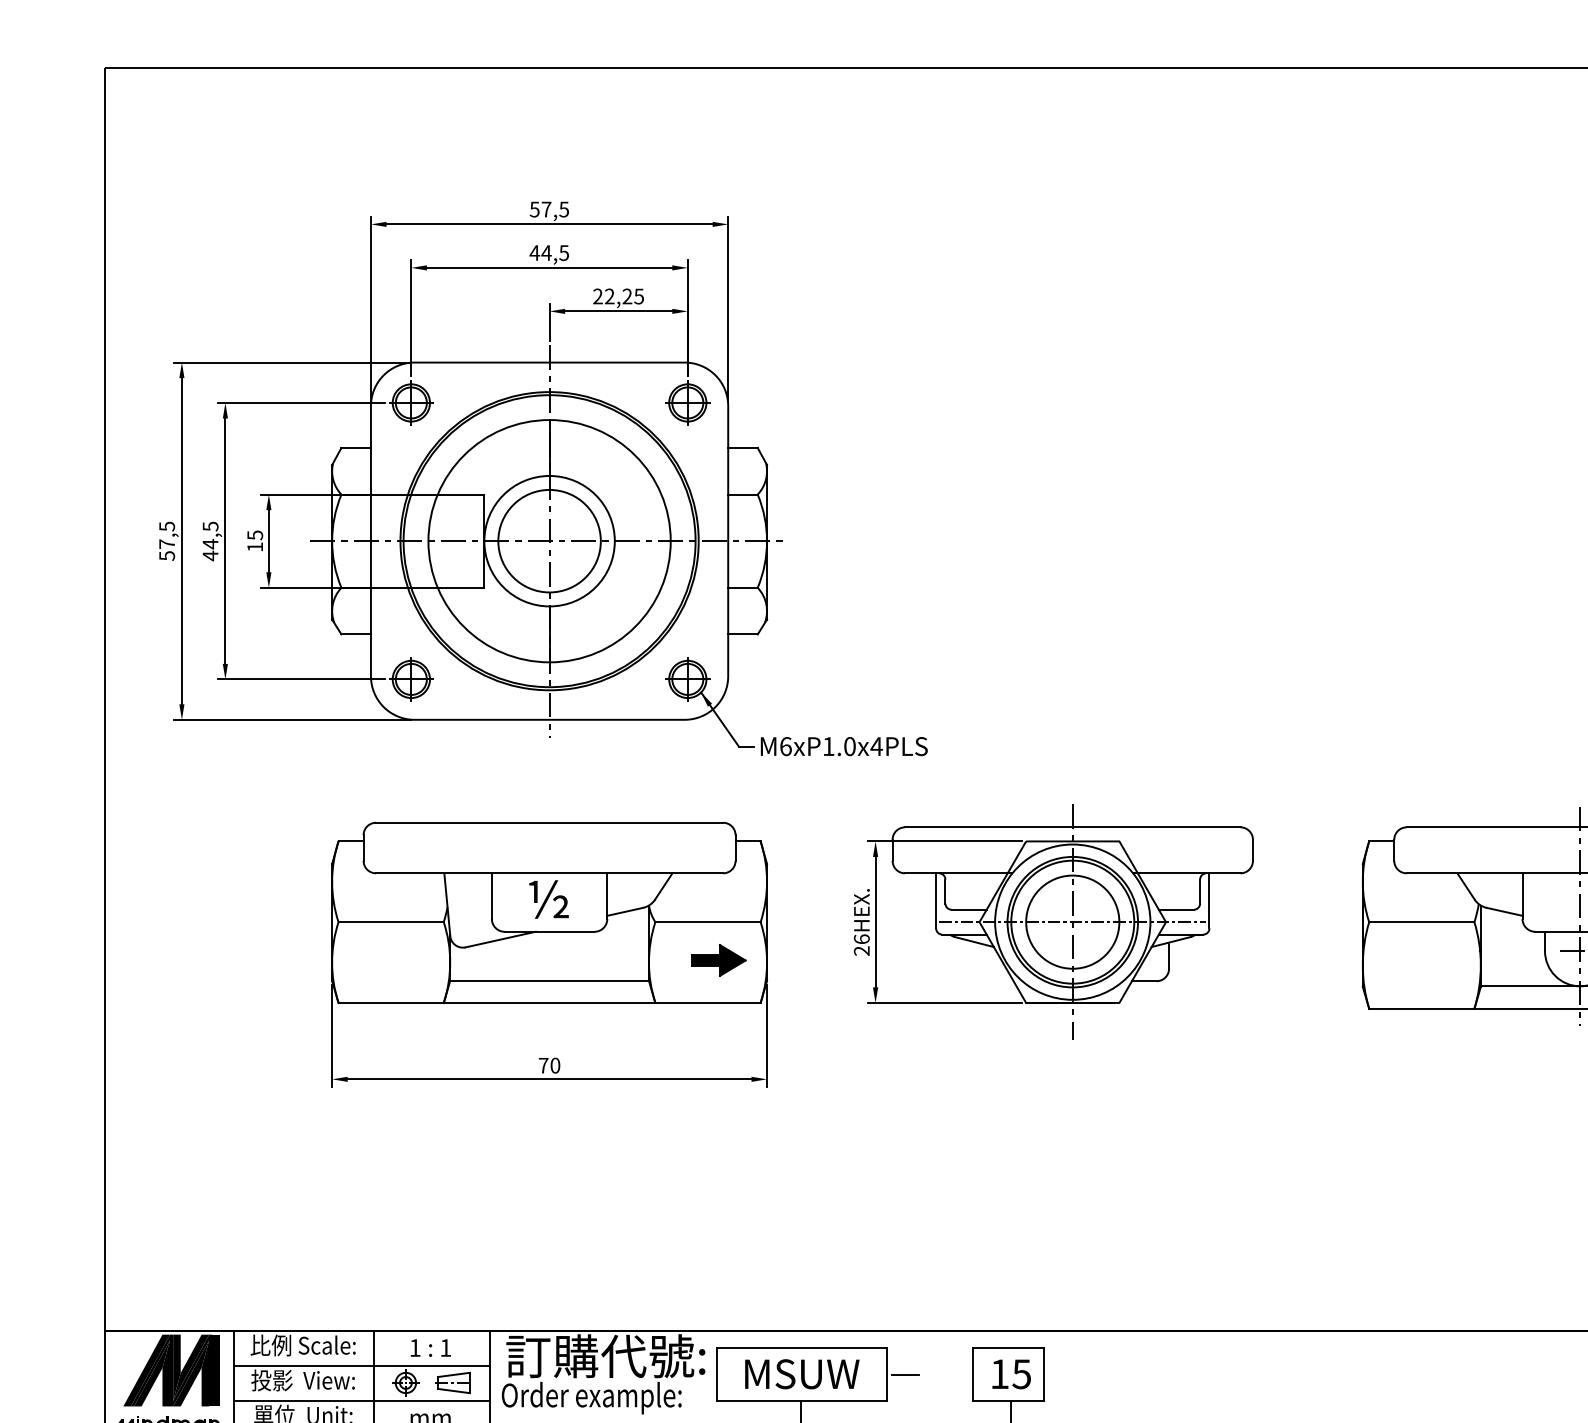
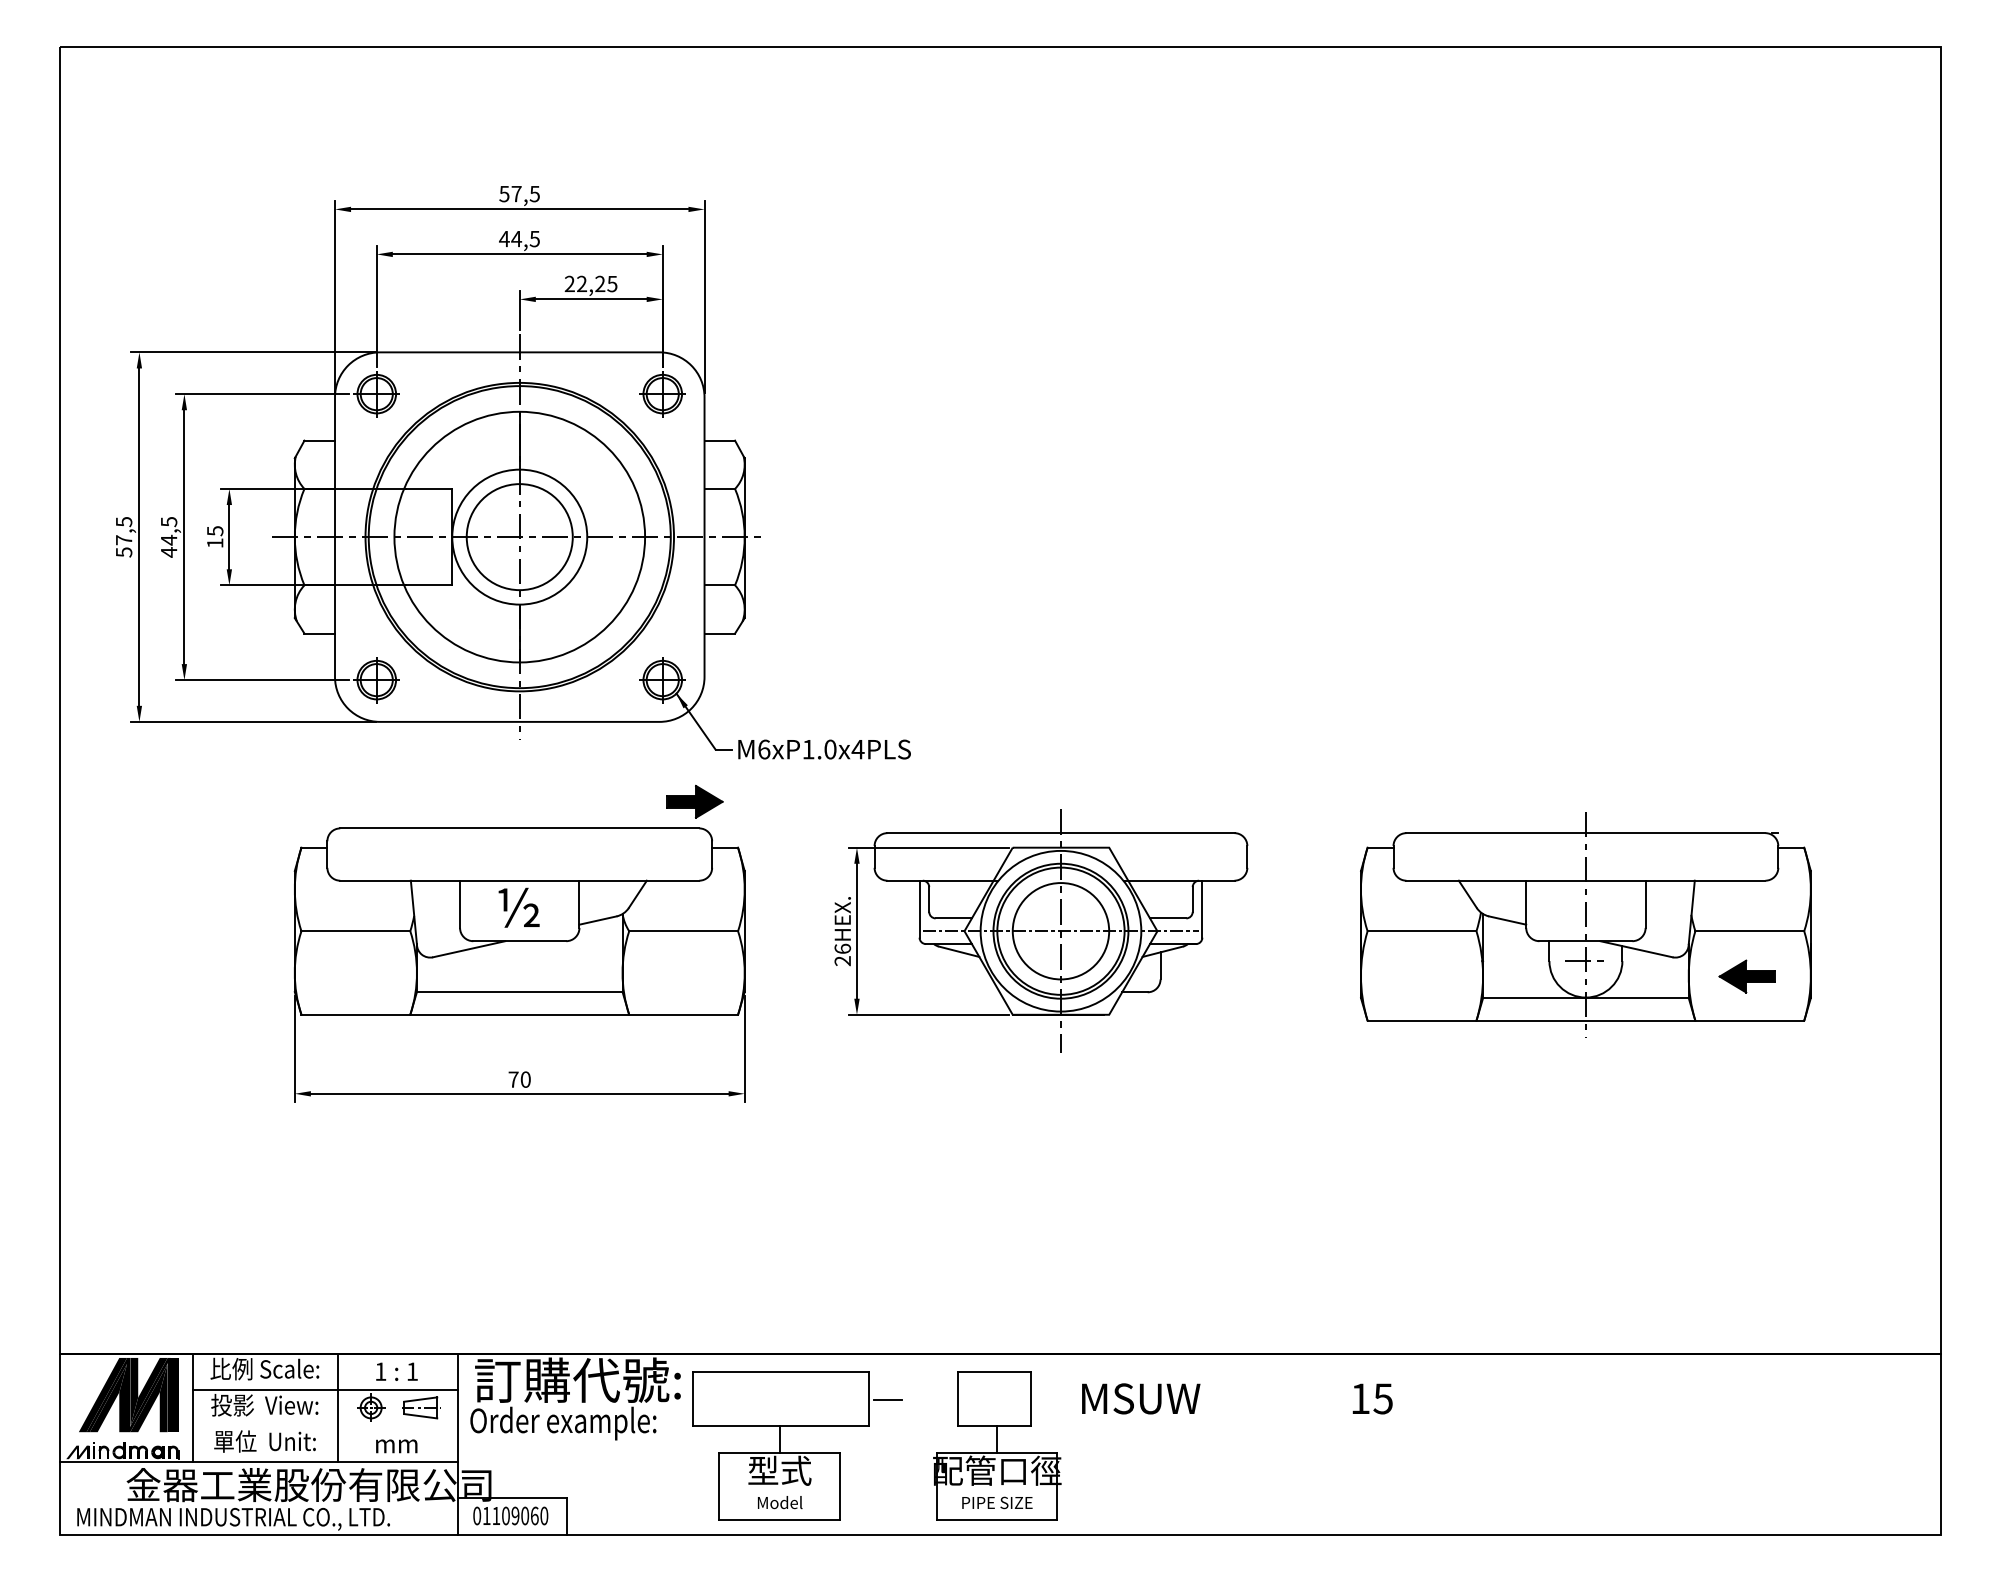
part: (718, 960) -> (694, 801), moved
text: (802, 1373) -> (1141, 1398), moved
text: (1011, 1373) -> (1372, 1398), moved
line: (361, 1400) -> (325, 1426), removed

